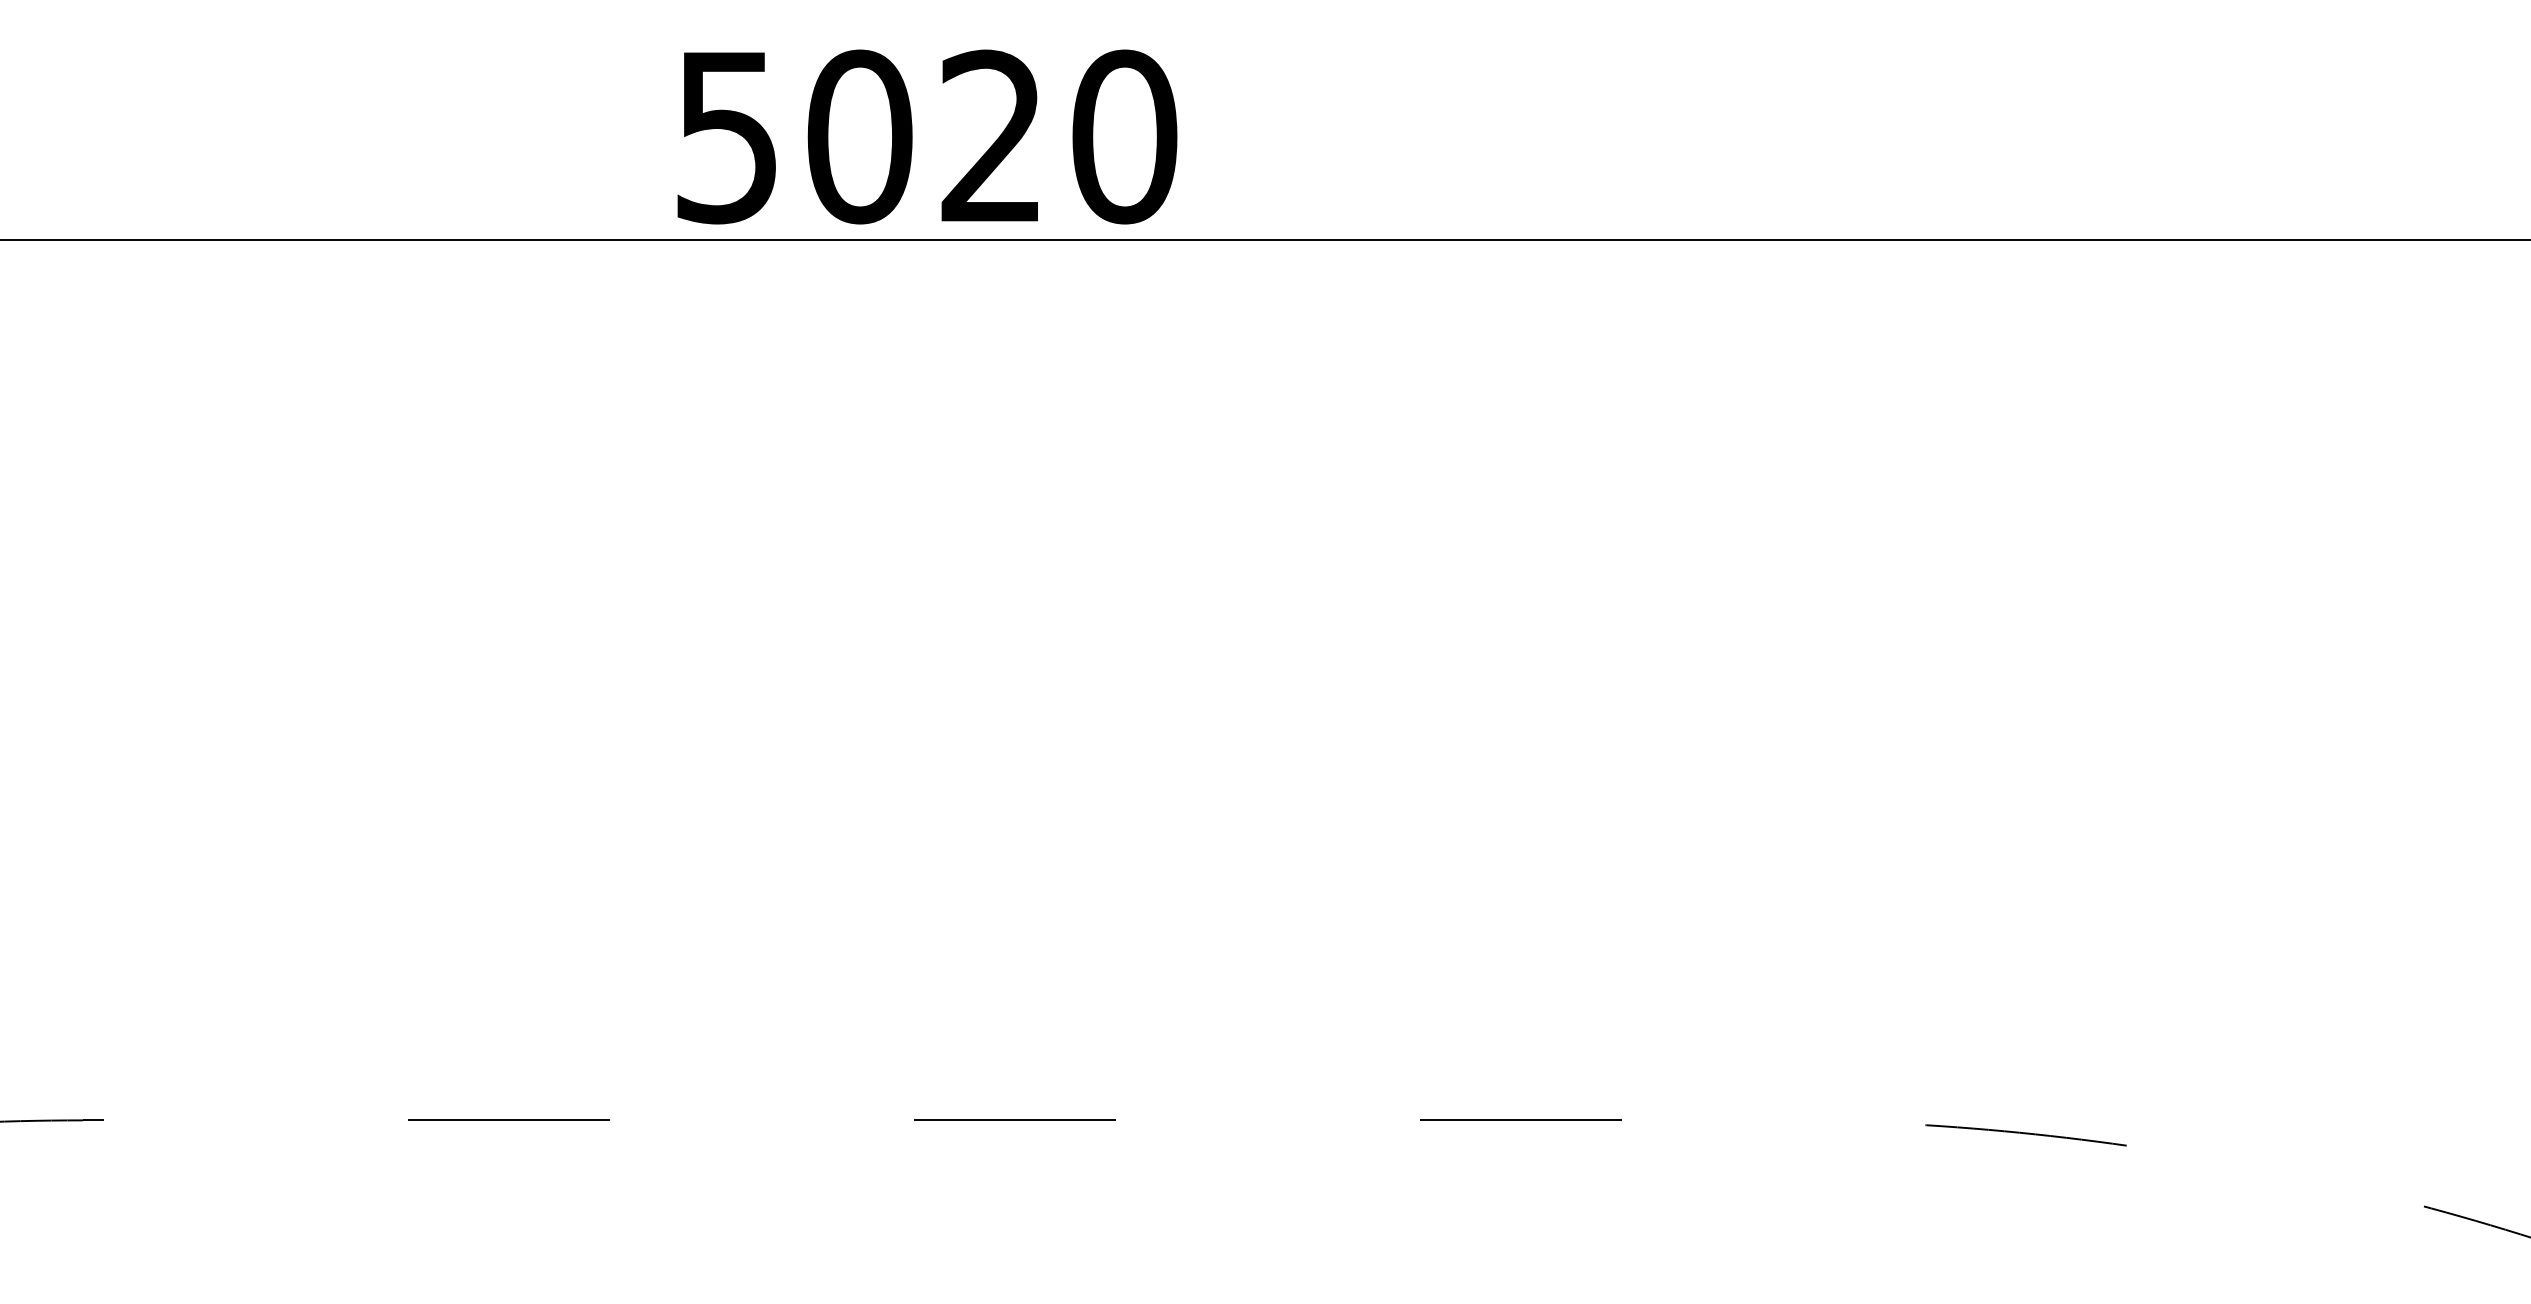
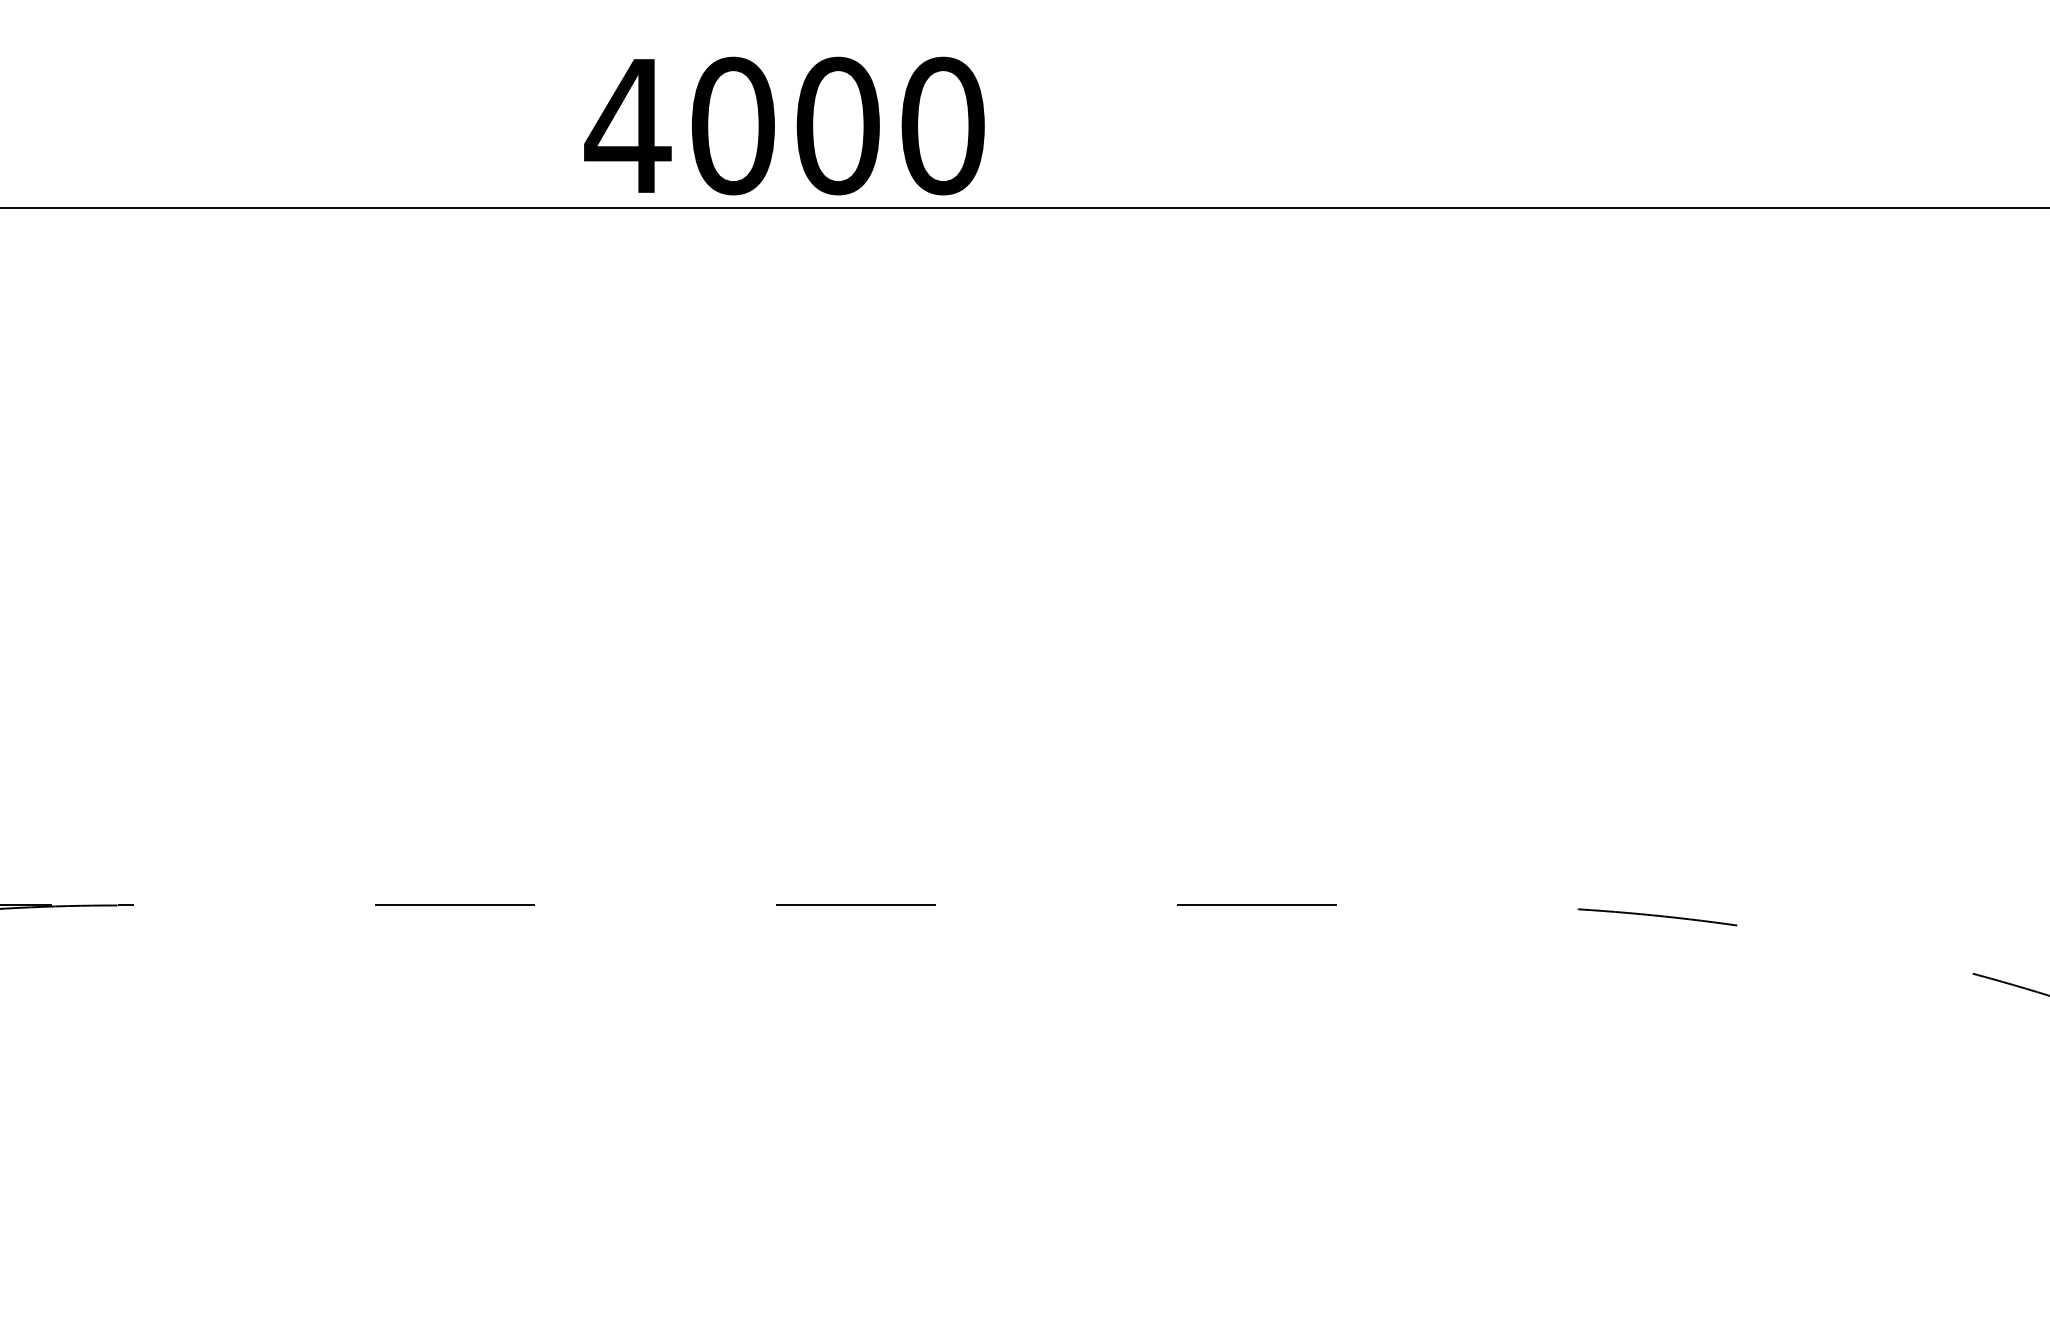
text: (857, 136) -> (731, 125), 5020 -> 4000

